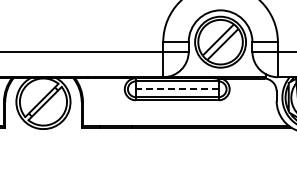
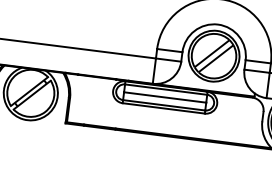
line: (176, 89) -> (164, 97), dashed -> solid

